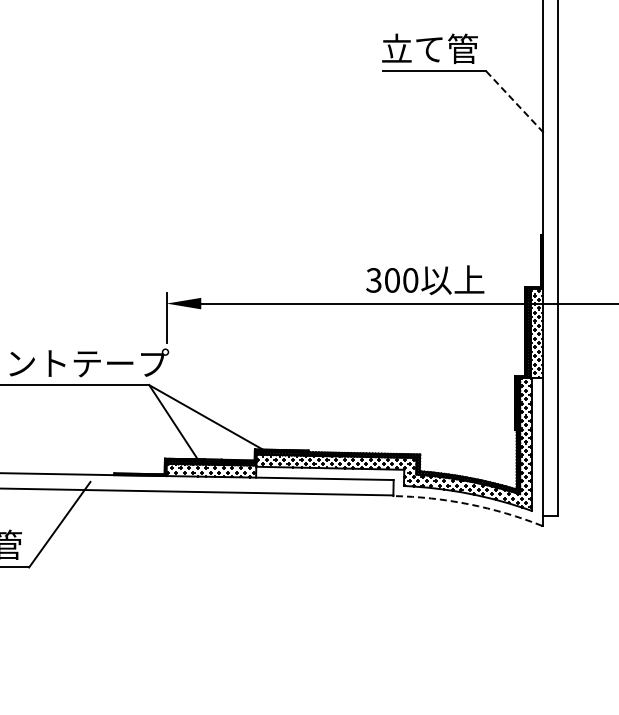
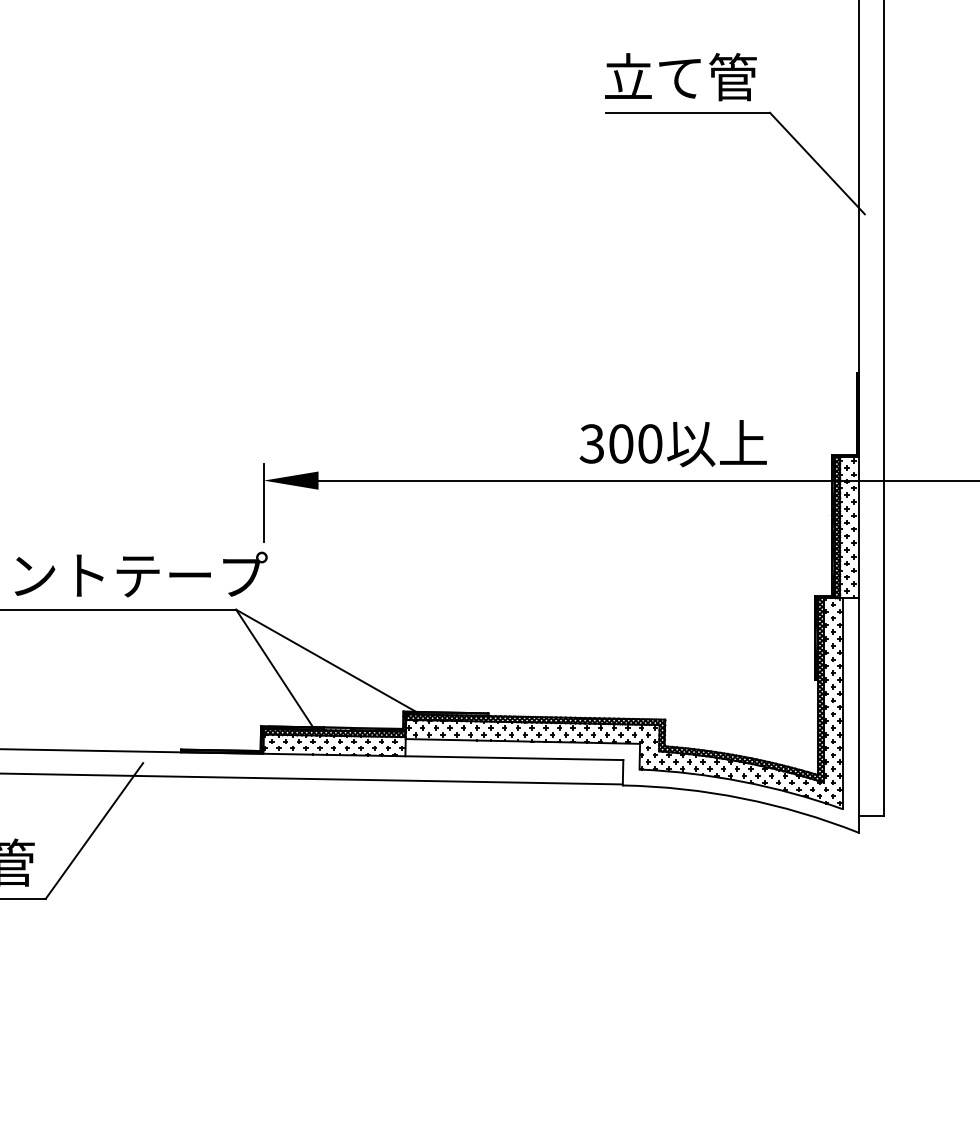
line: (516, 103) -> (817, 163), dashed -> solid
arc: (469, 504) -> (743, 798), dashed -> solid

